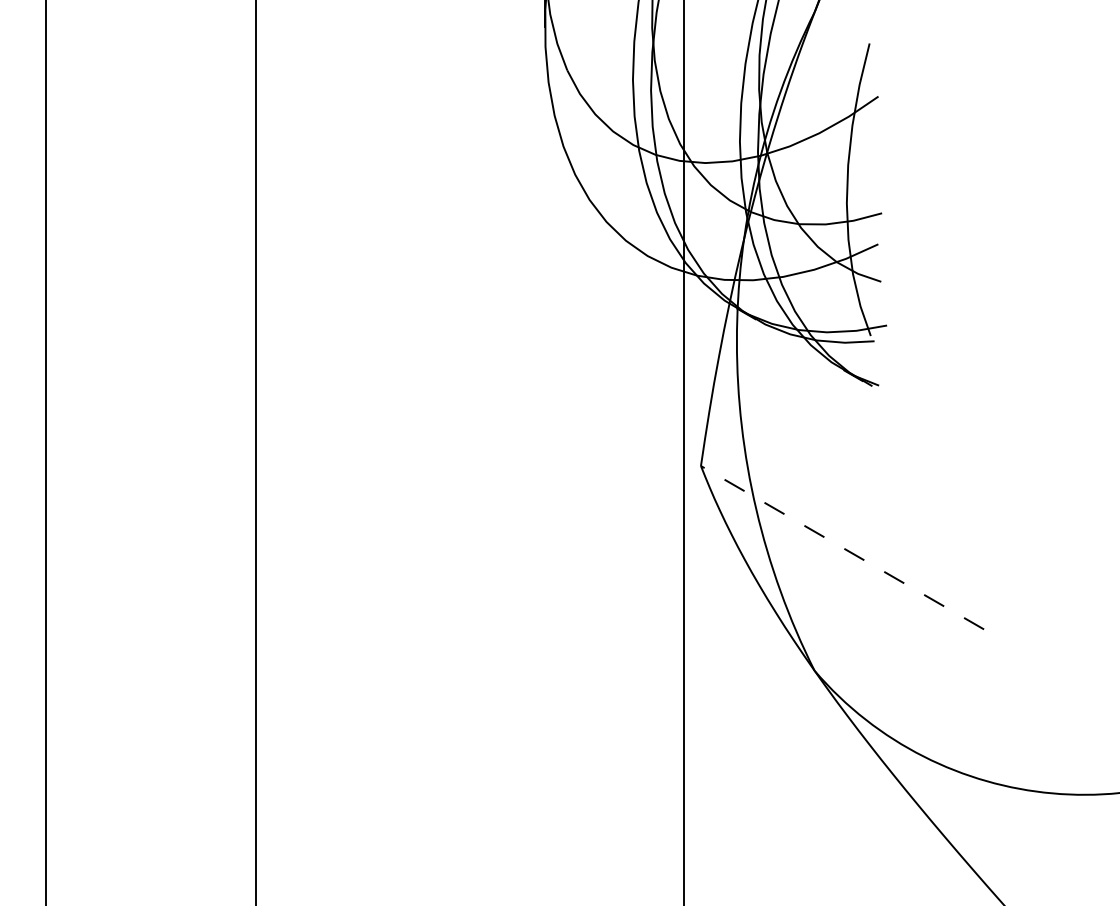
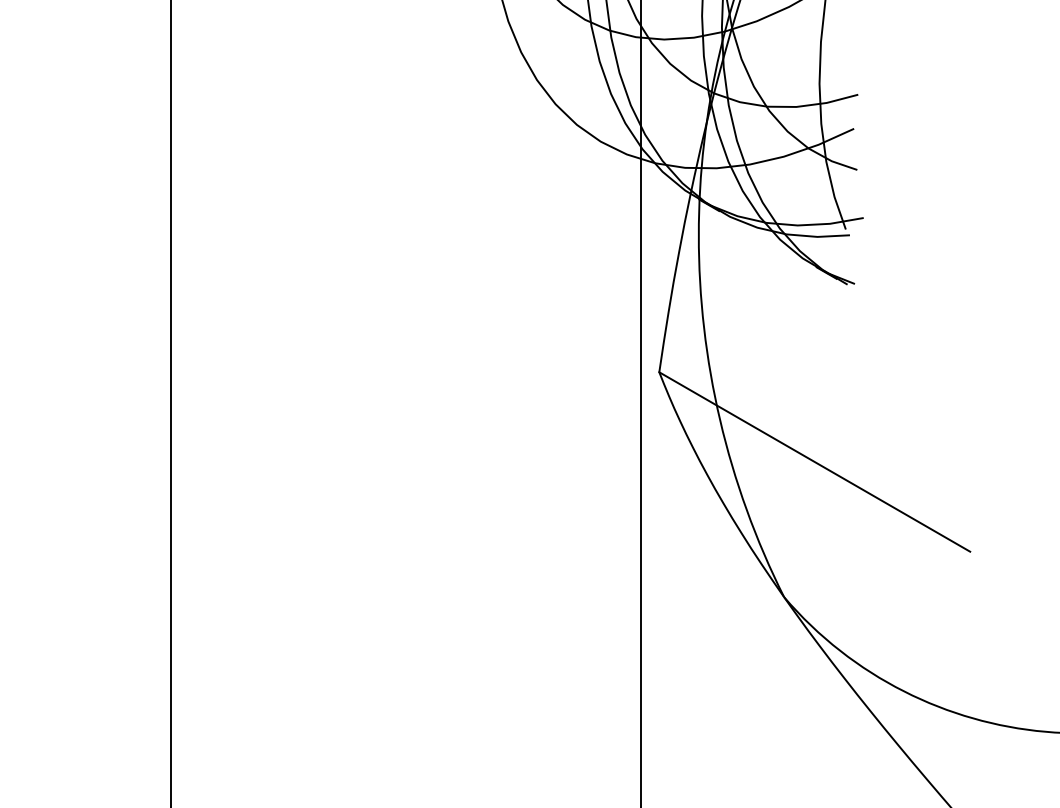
line: (842, 547) -> (814, 461), dashed -> solid

